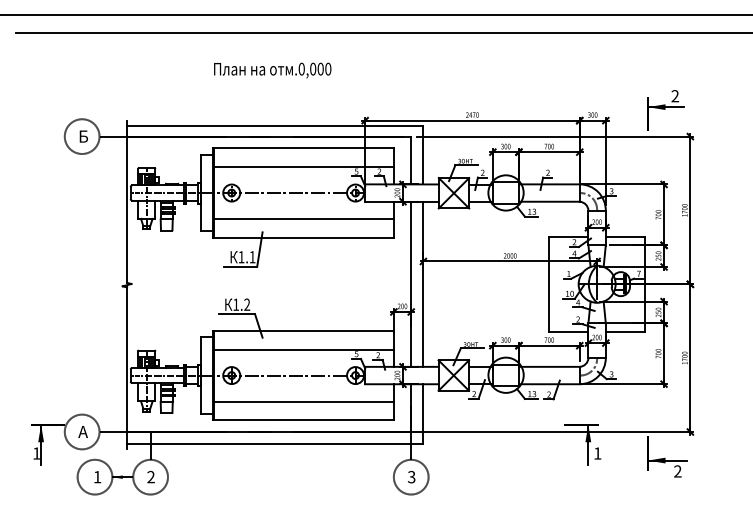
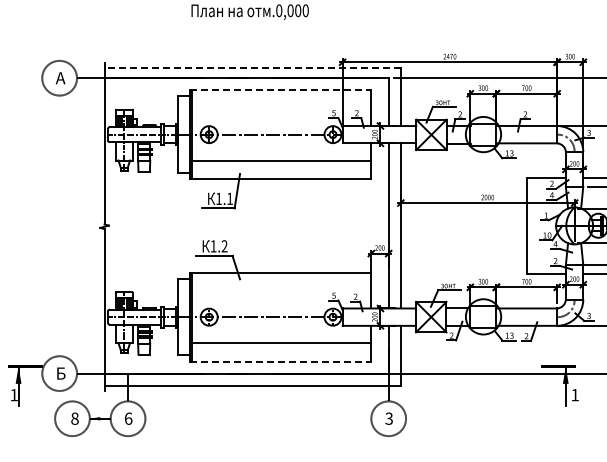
line: (274, 126) -> (251, 68), solid -> dashed
text: (82, 136) -> (59, 78), Б -> А
line: (303, 148) -> (280, 90), solid -> dashed
line: (303, 166) -> (280, 108), removed
line: (303, 349) -> (280, 291), removed
line: (303, 420) -> (280, 362), solid -> dashed
text: (82, 431) -> (59, 373), А -> Б
text: (150, 476) -> (127, 418), 2 -> 6
text: (97, 477) -> (74, 419), 1 -> 8

